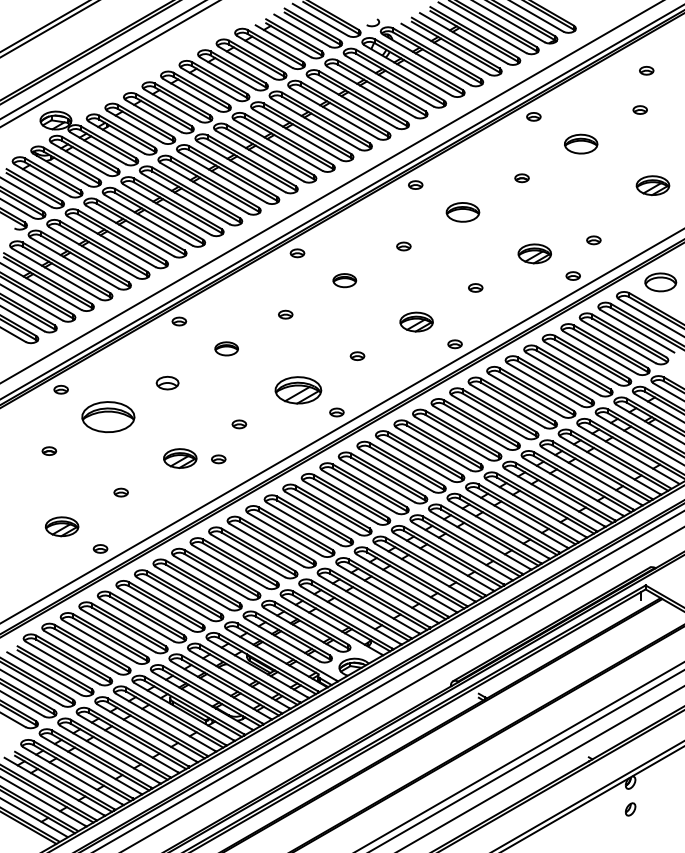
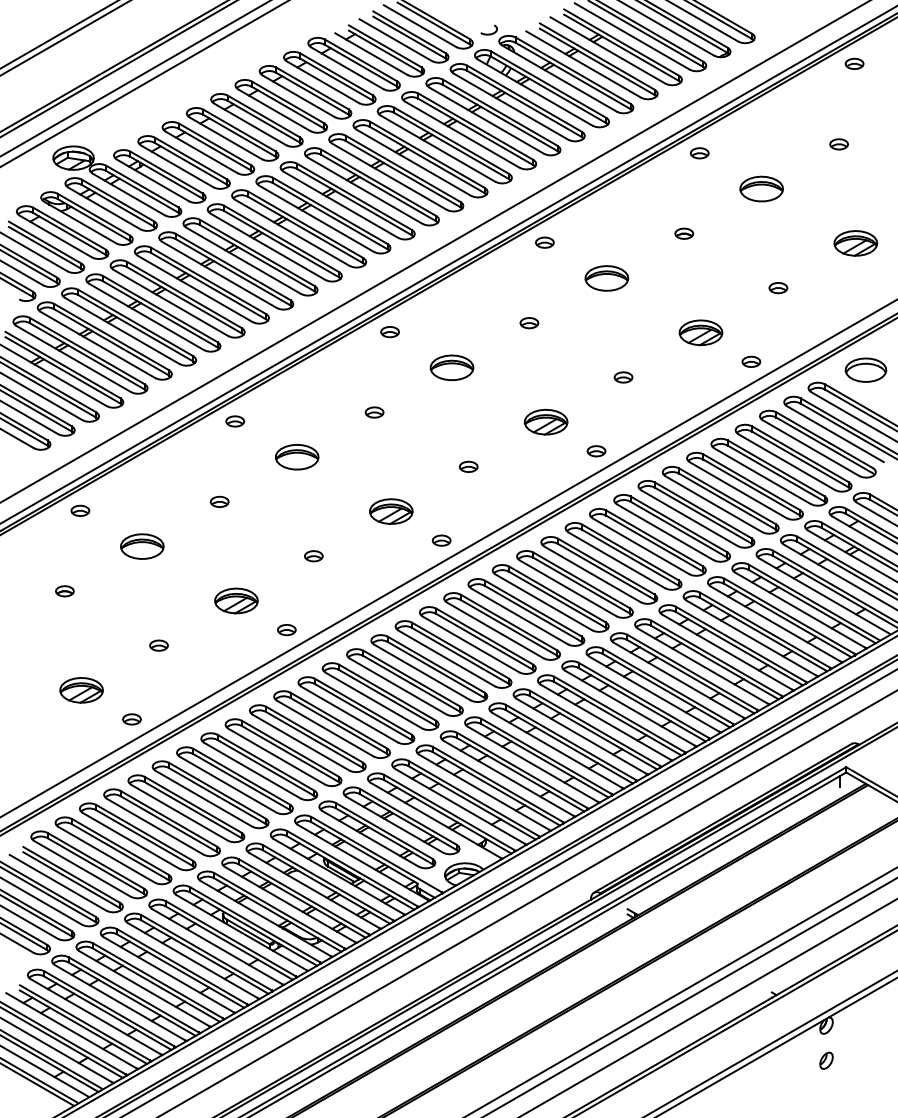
part: (646, 70) -> (854, 63), moved
part: (593, 240) -> (778, 288), moved
part: (344, 280) -> (451, 367), size x1.43
part: (226, 349) -> (297, 457), size x1.43
part: (167, 382) -> (219, 501), size x0.62
part: (298, 390) -> (391, 511), size x0.71
part: (108, 416) -> (142, 546), size x0.62
part: (218, 459) -> (286, 630), moved

